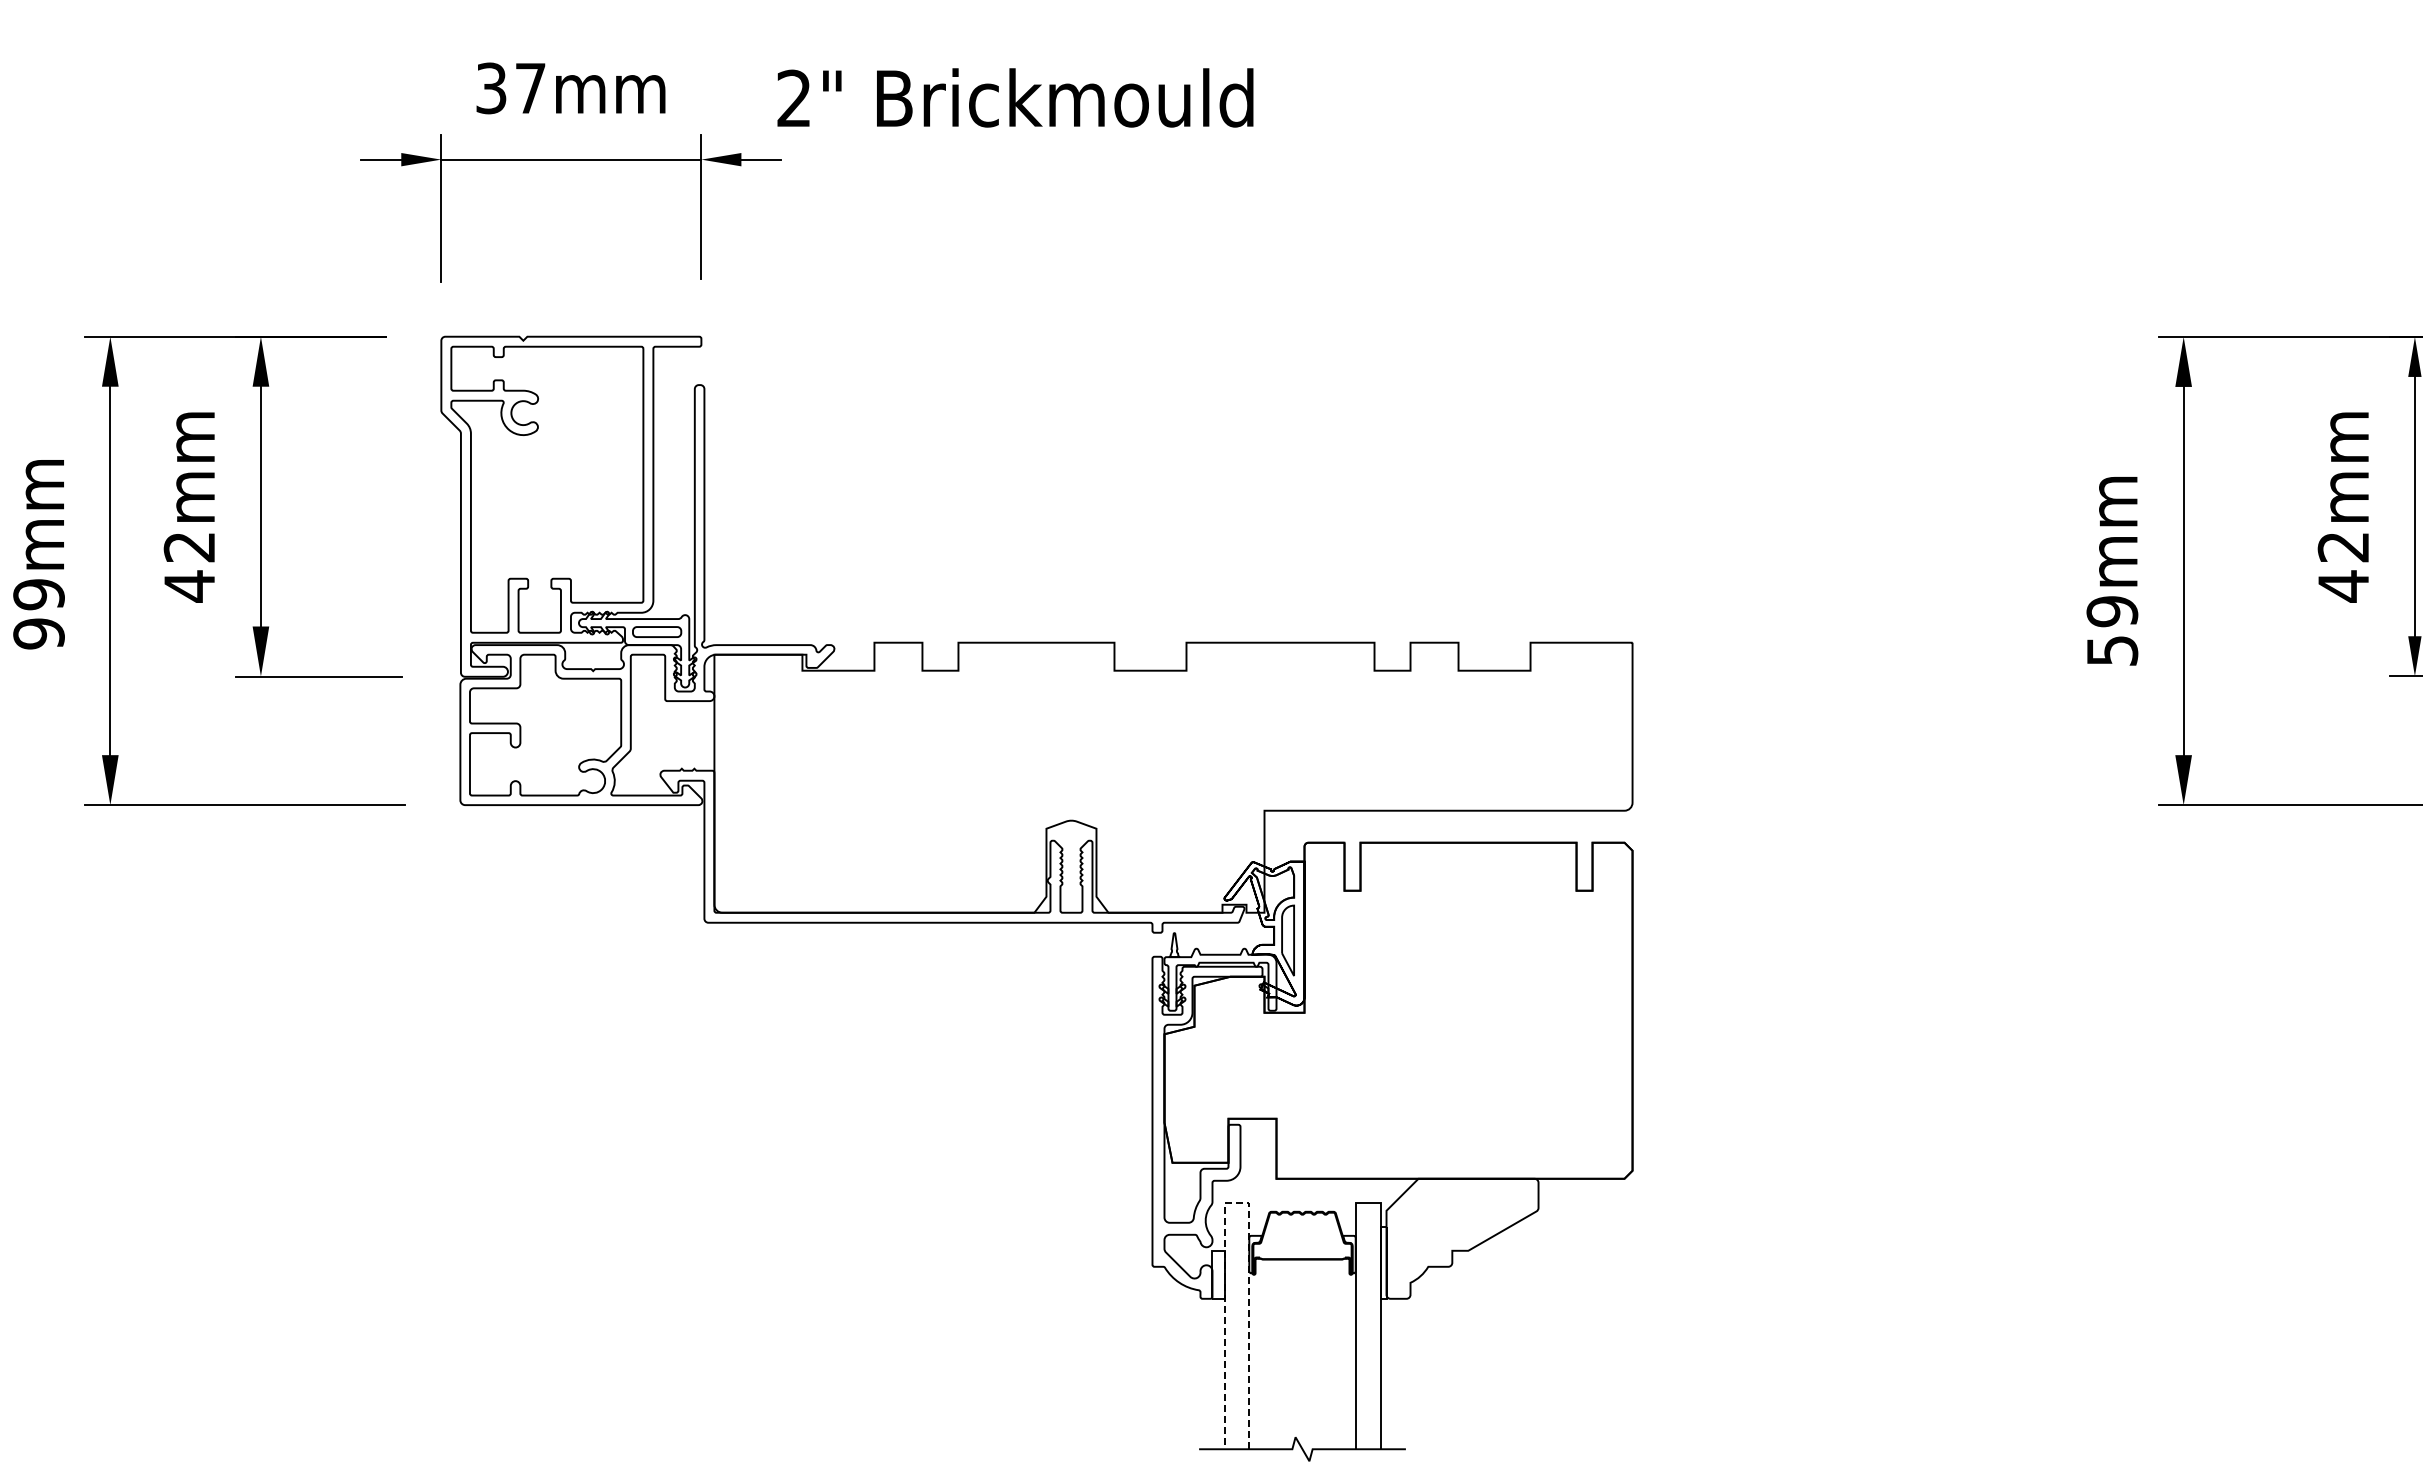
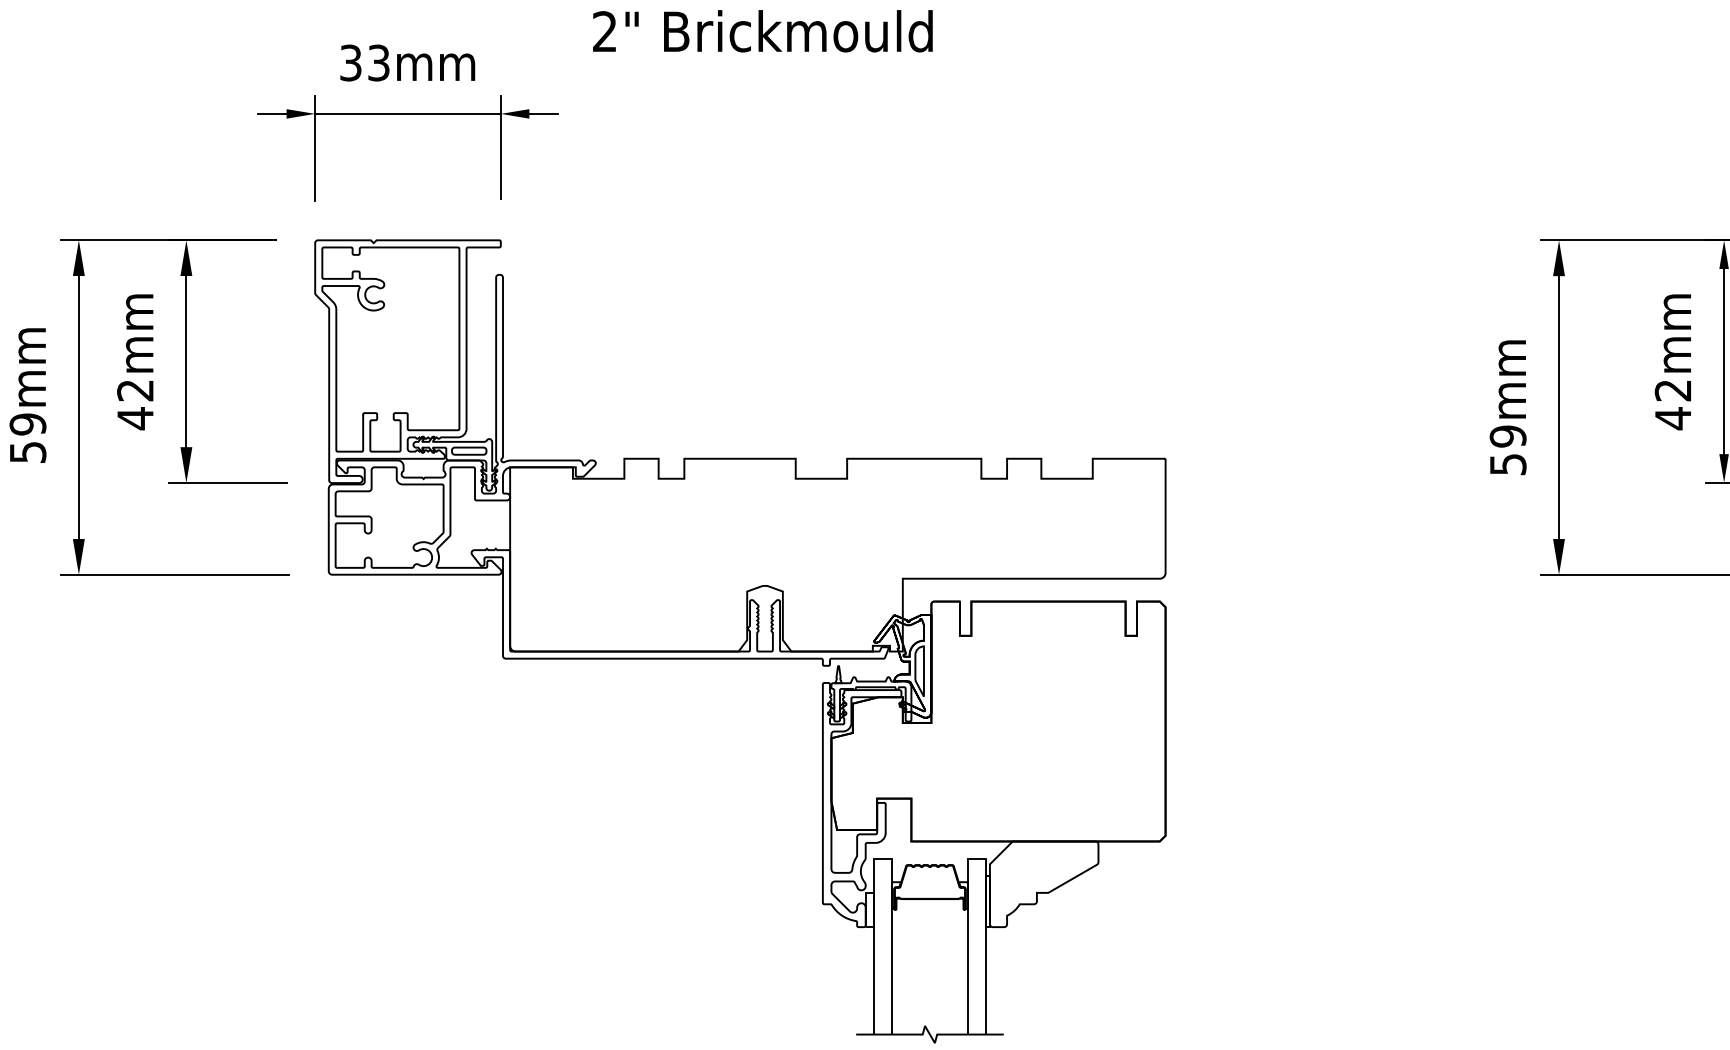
text: (530, 88) -> (378, 63), 37mm -> 33mm
text: (1015, 97) -> (762, 30), moved
text: (38, 633) -> (27, 452), 99mm -> 59mm
line: (1236, 1202) -> (882, 858), dashed -> solid

